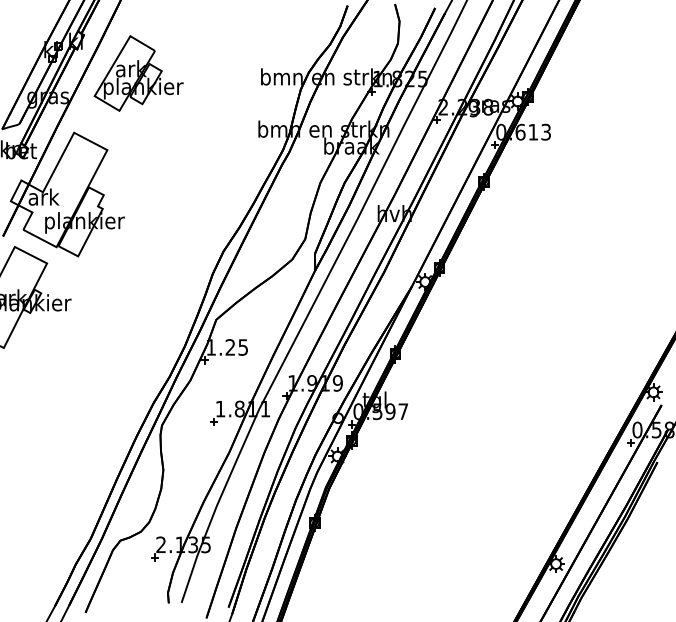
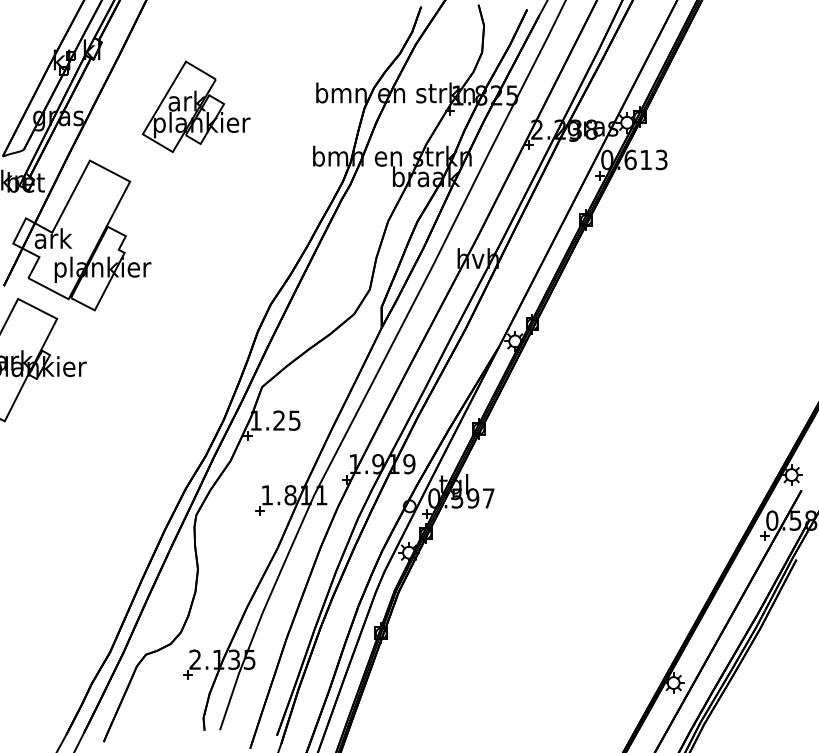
part: (138, 73) -> (195, 106), moved

